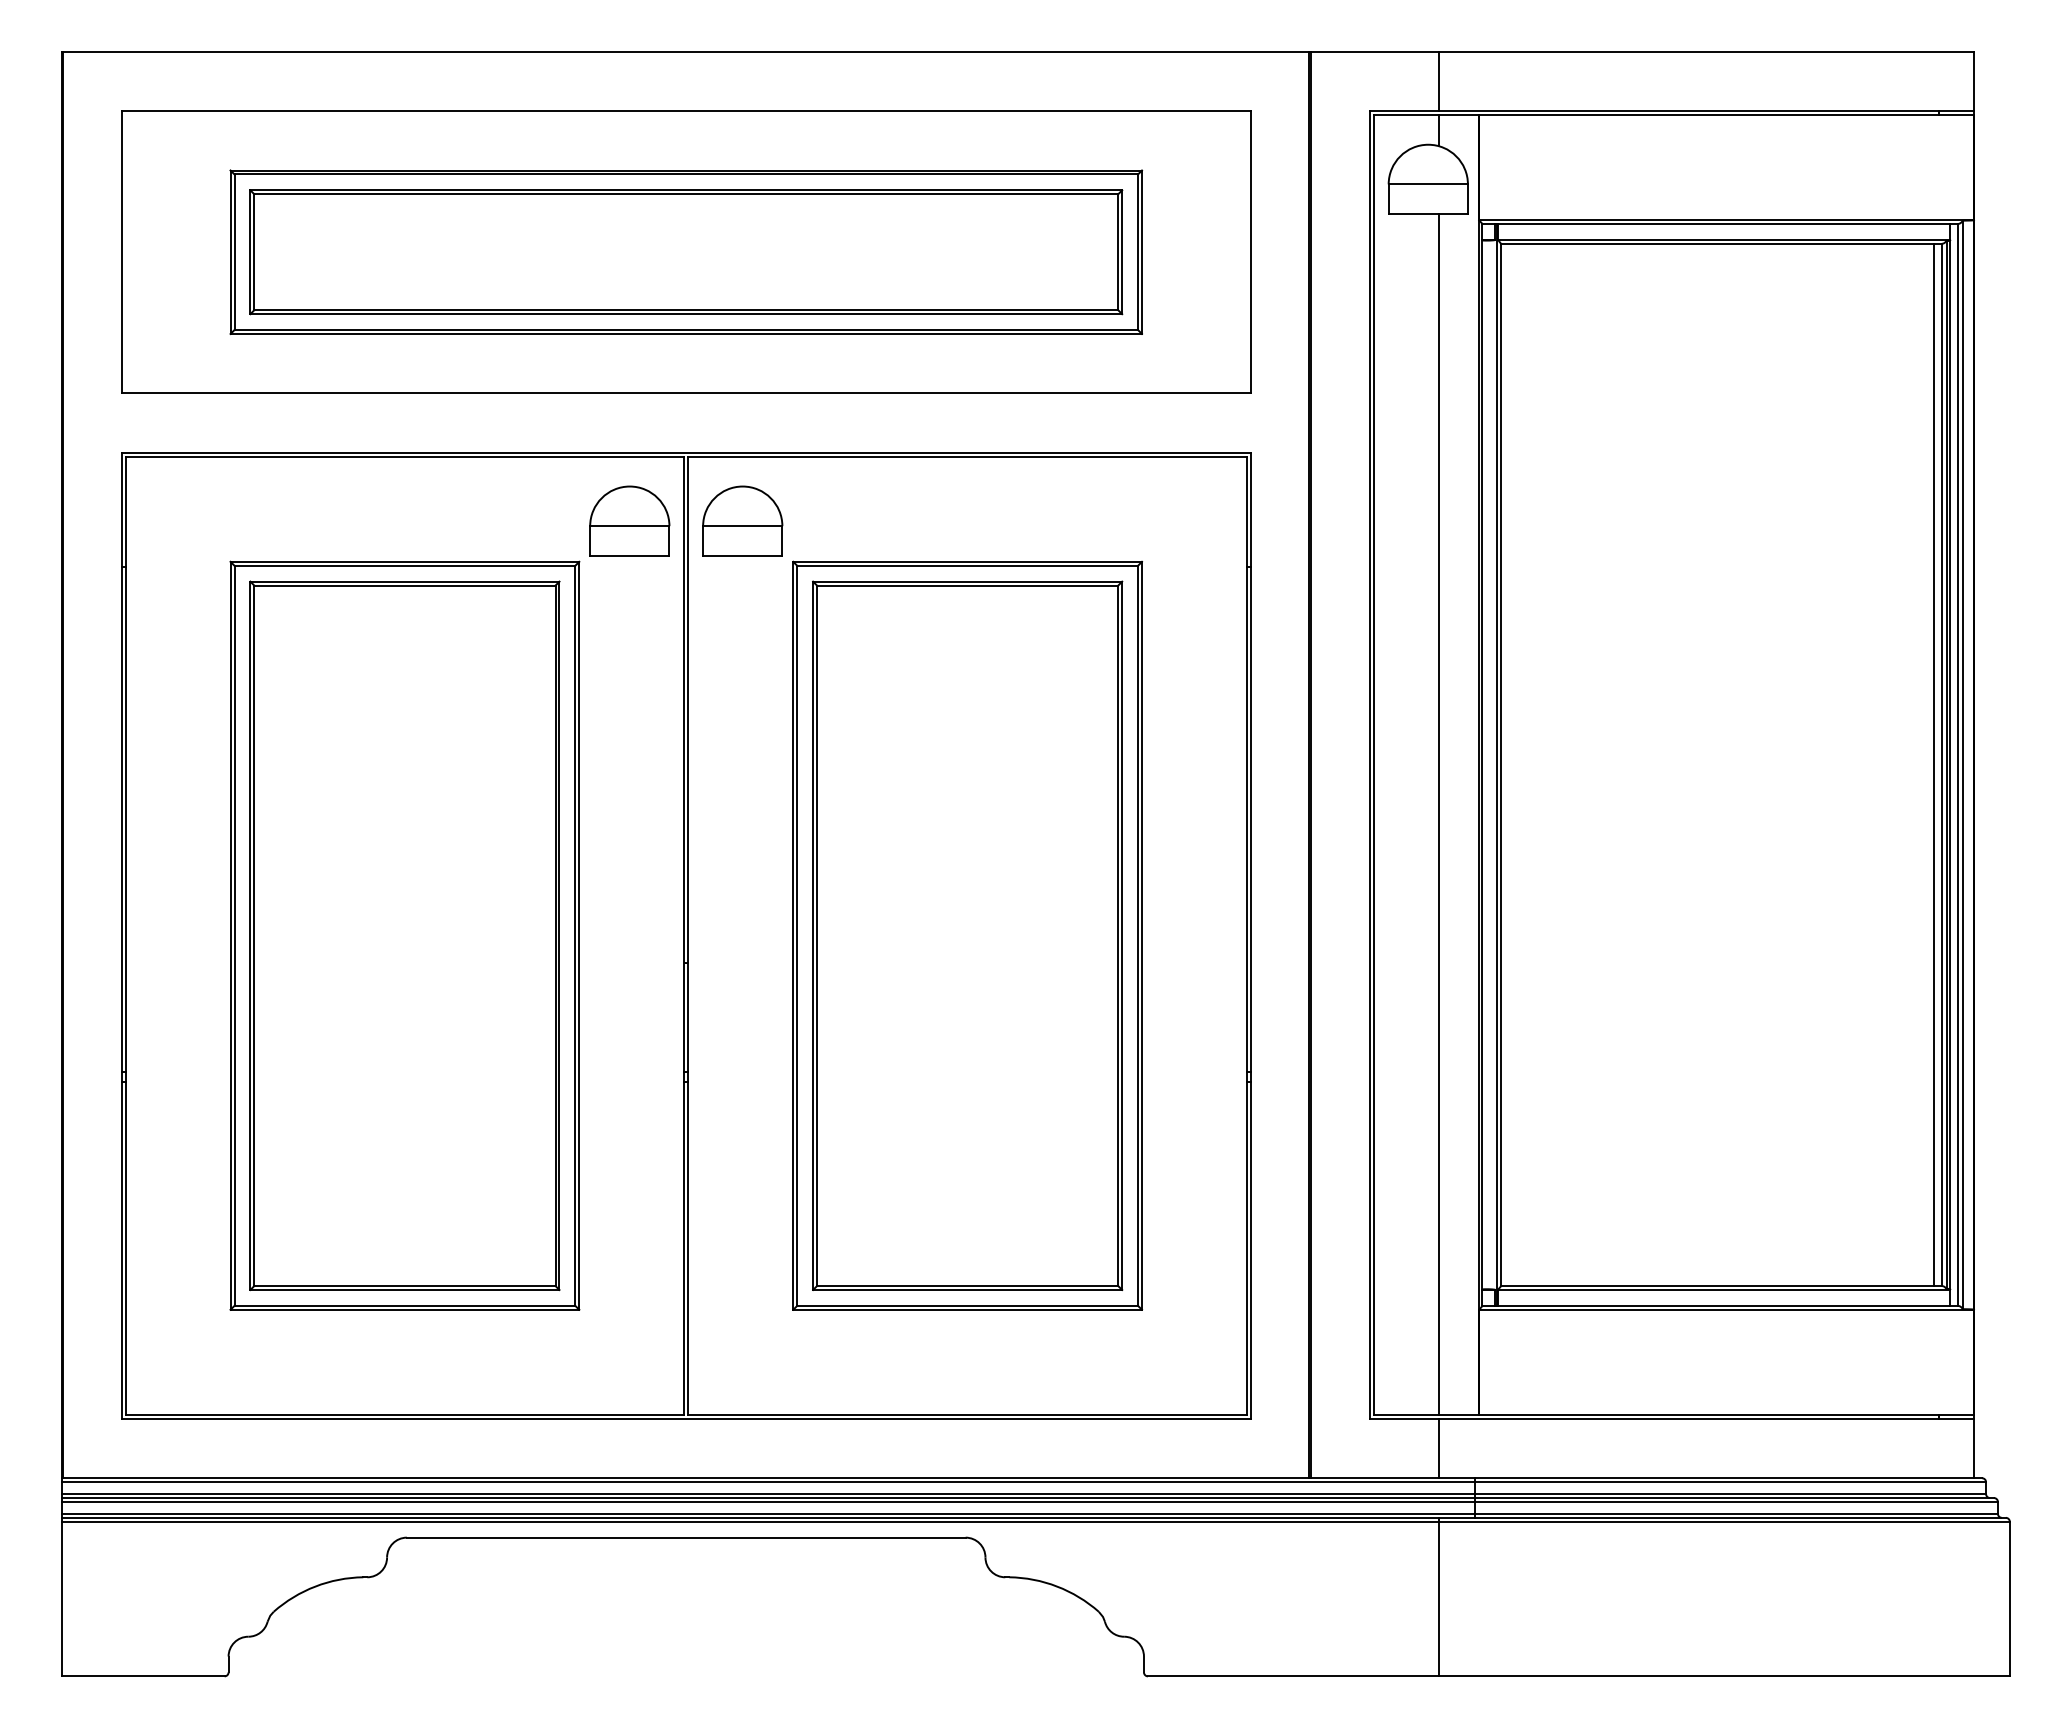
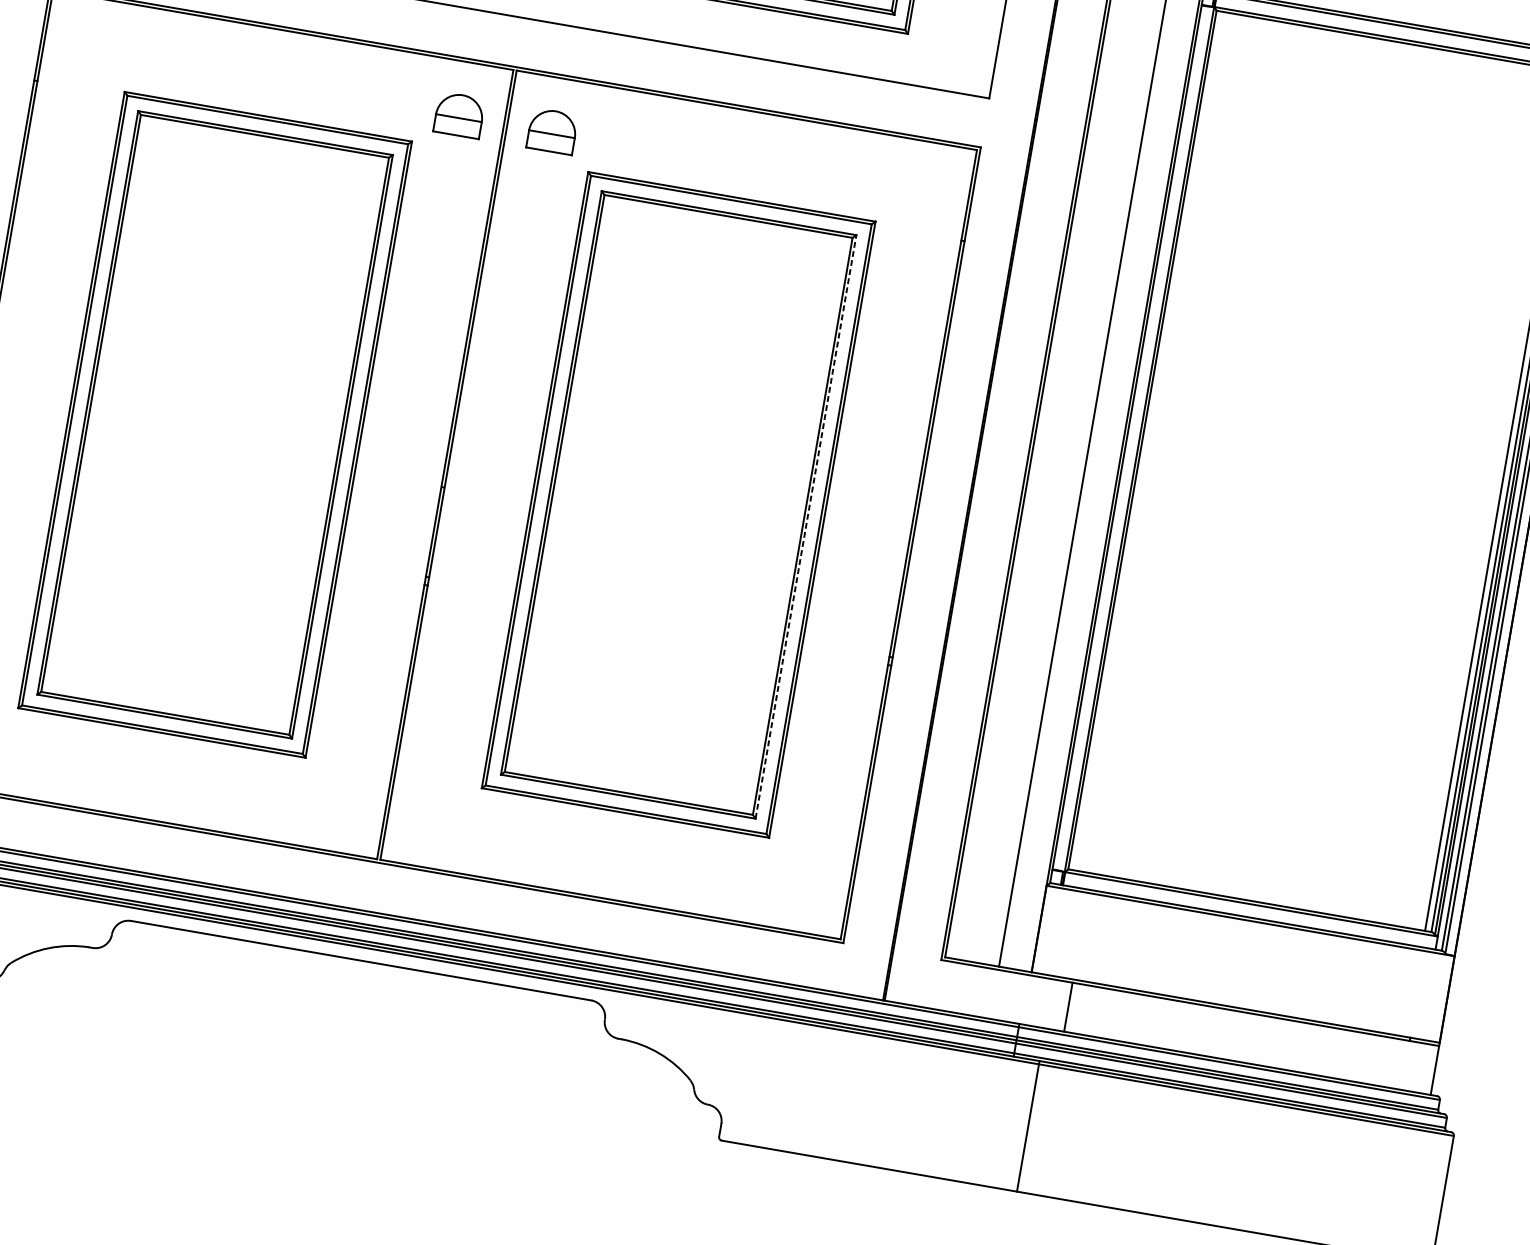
part: (629, 520) -> (459, 114), size x0.7
part: (742, 520) -> (552, 130), size x0.7
line: (1122, 935) -> (806, 526), solid -> dashed
line: (1439, 1448) -> (1068, 1007), moved
line: (1439, 1596) -> (1028, 1125), moved

